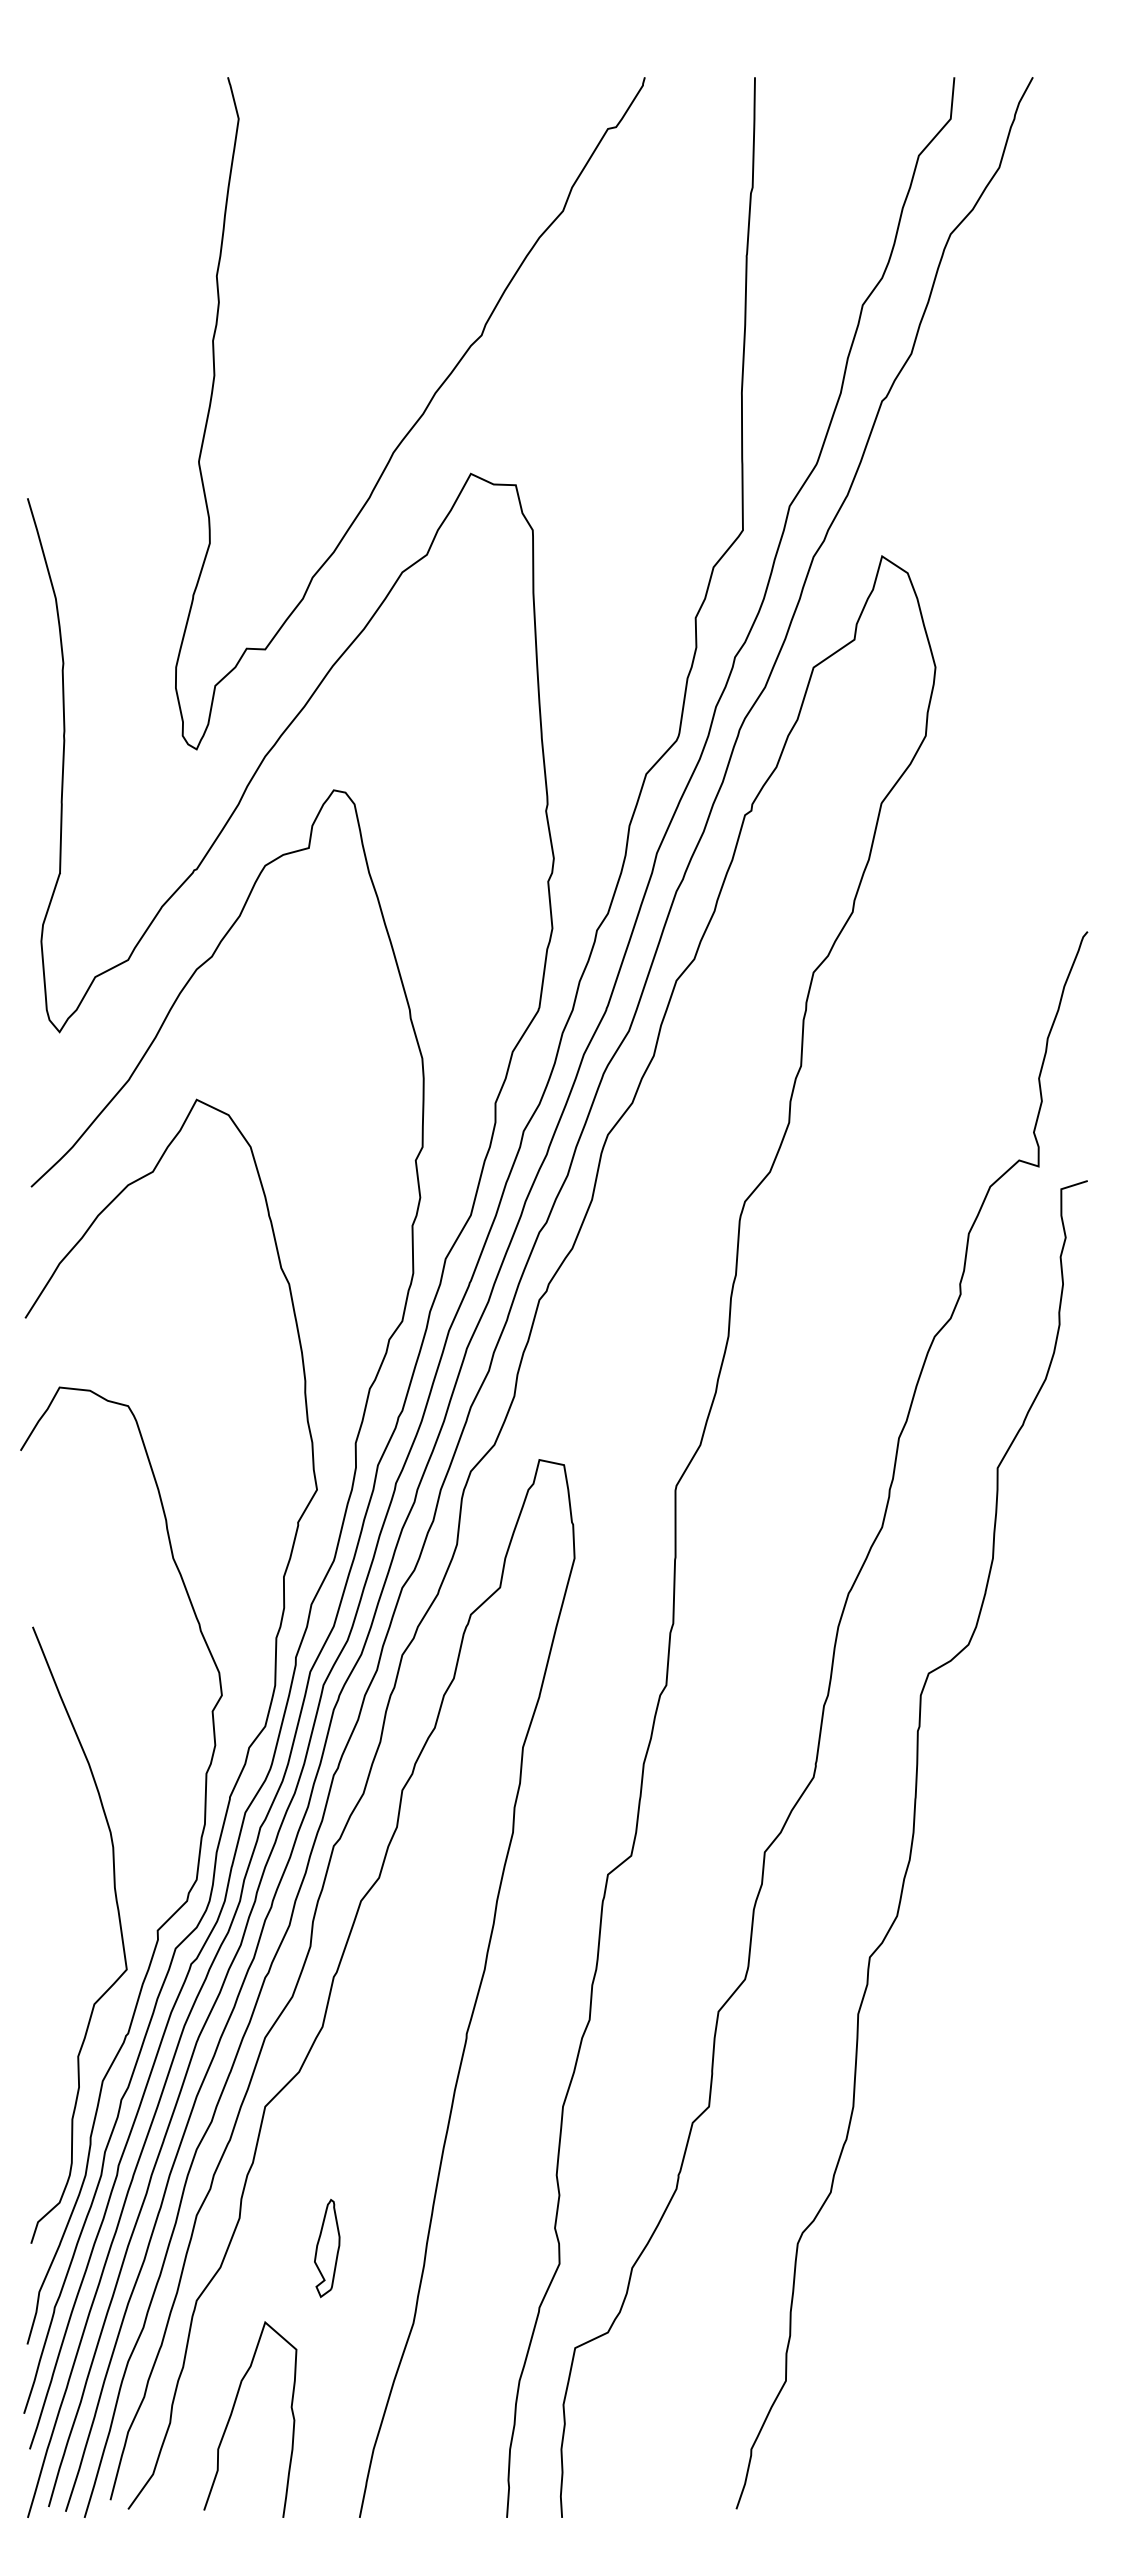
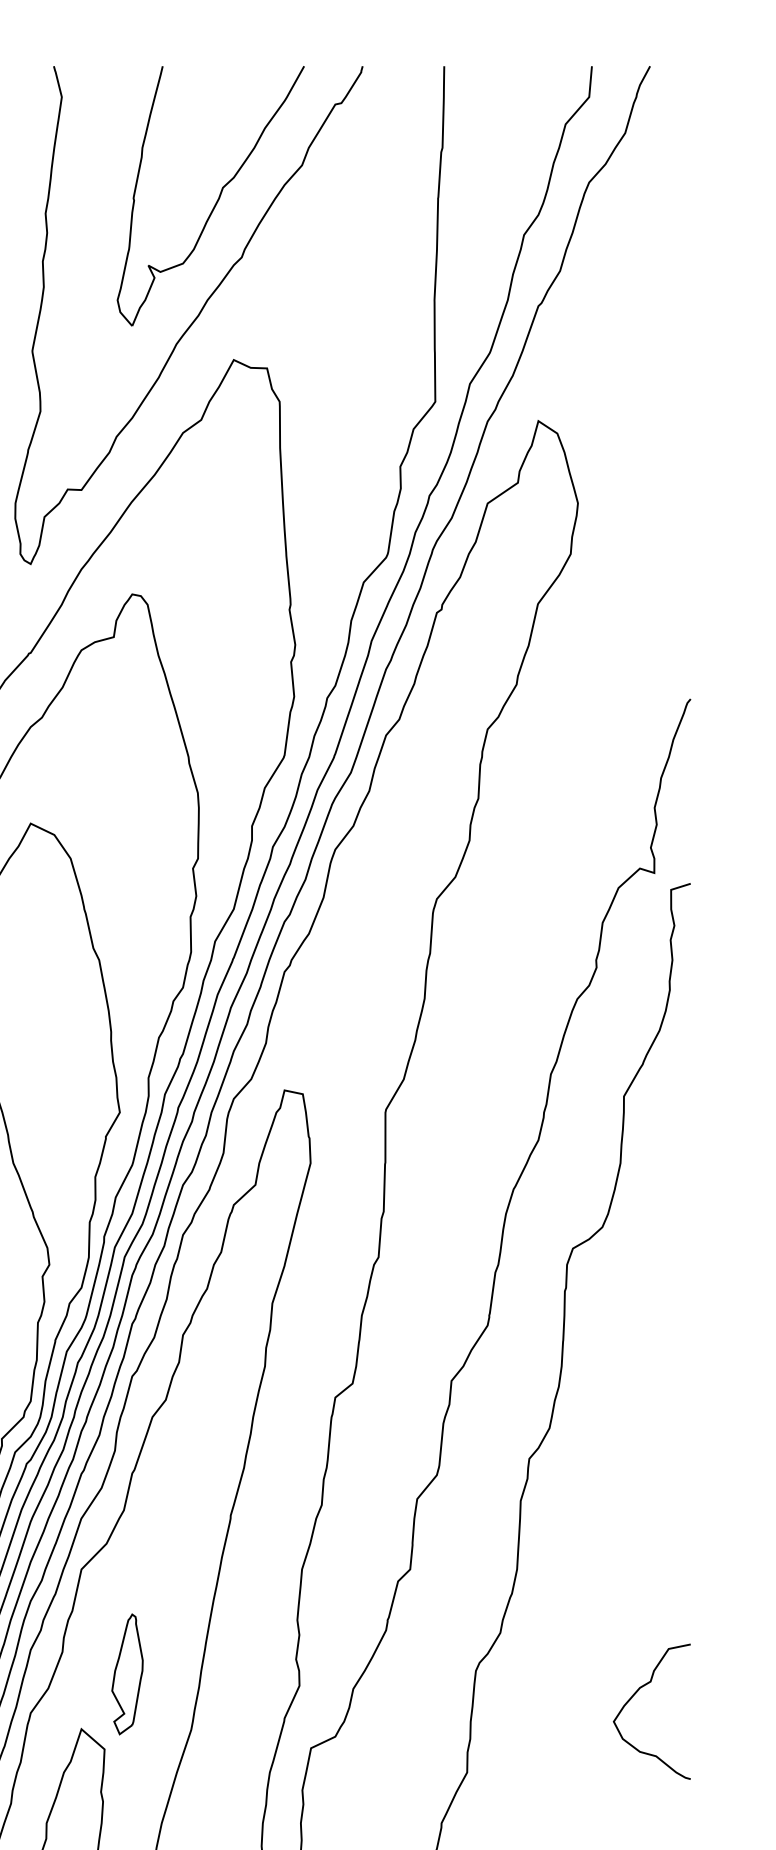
part: (449, 256) -> (217, 198), added
part: (326, 2248) -> (126, 1674), size x1.67
curve: (1010, 2278) -> (633, 1696), added

